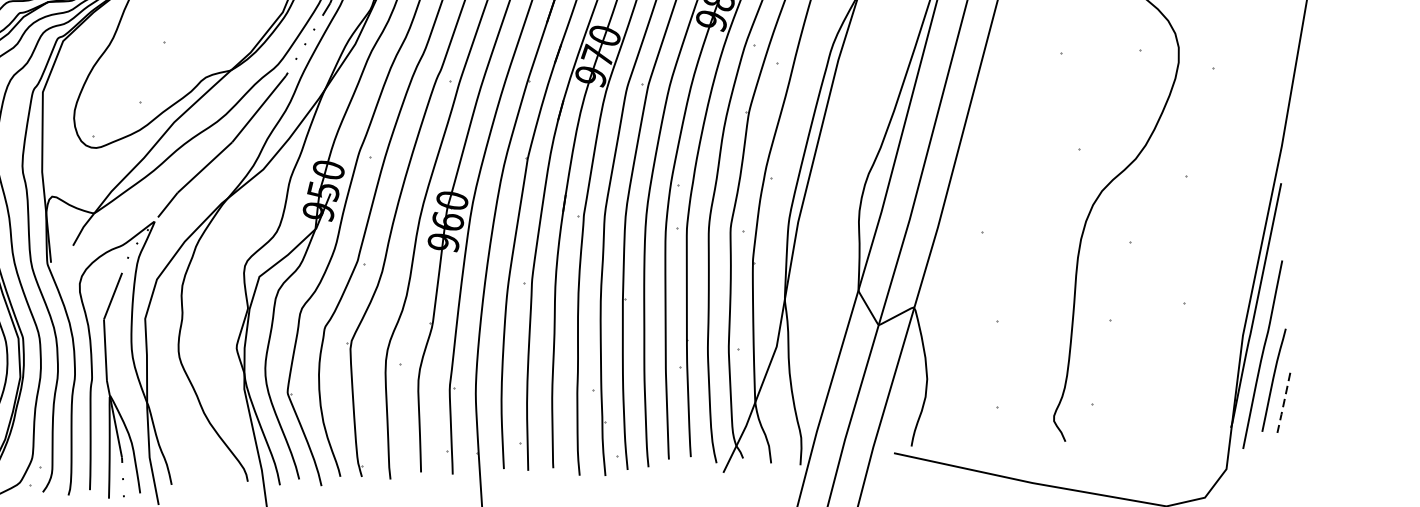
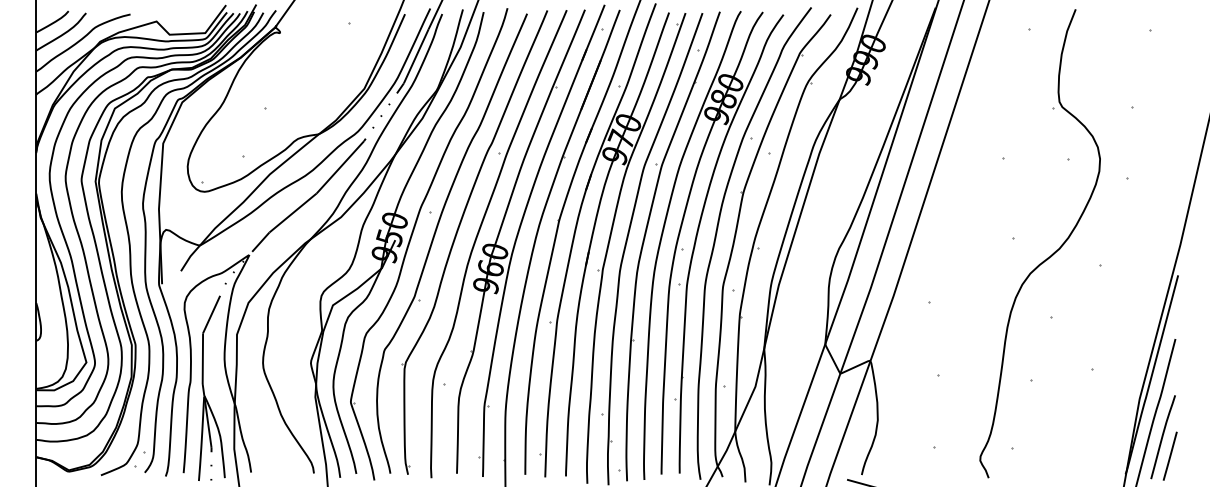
line: (1284, 403) -> (1170, 456), dashed -> solid

